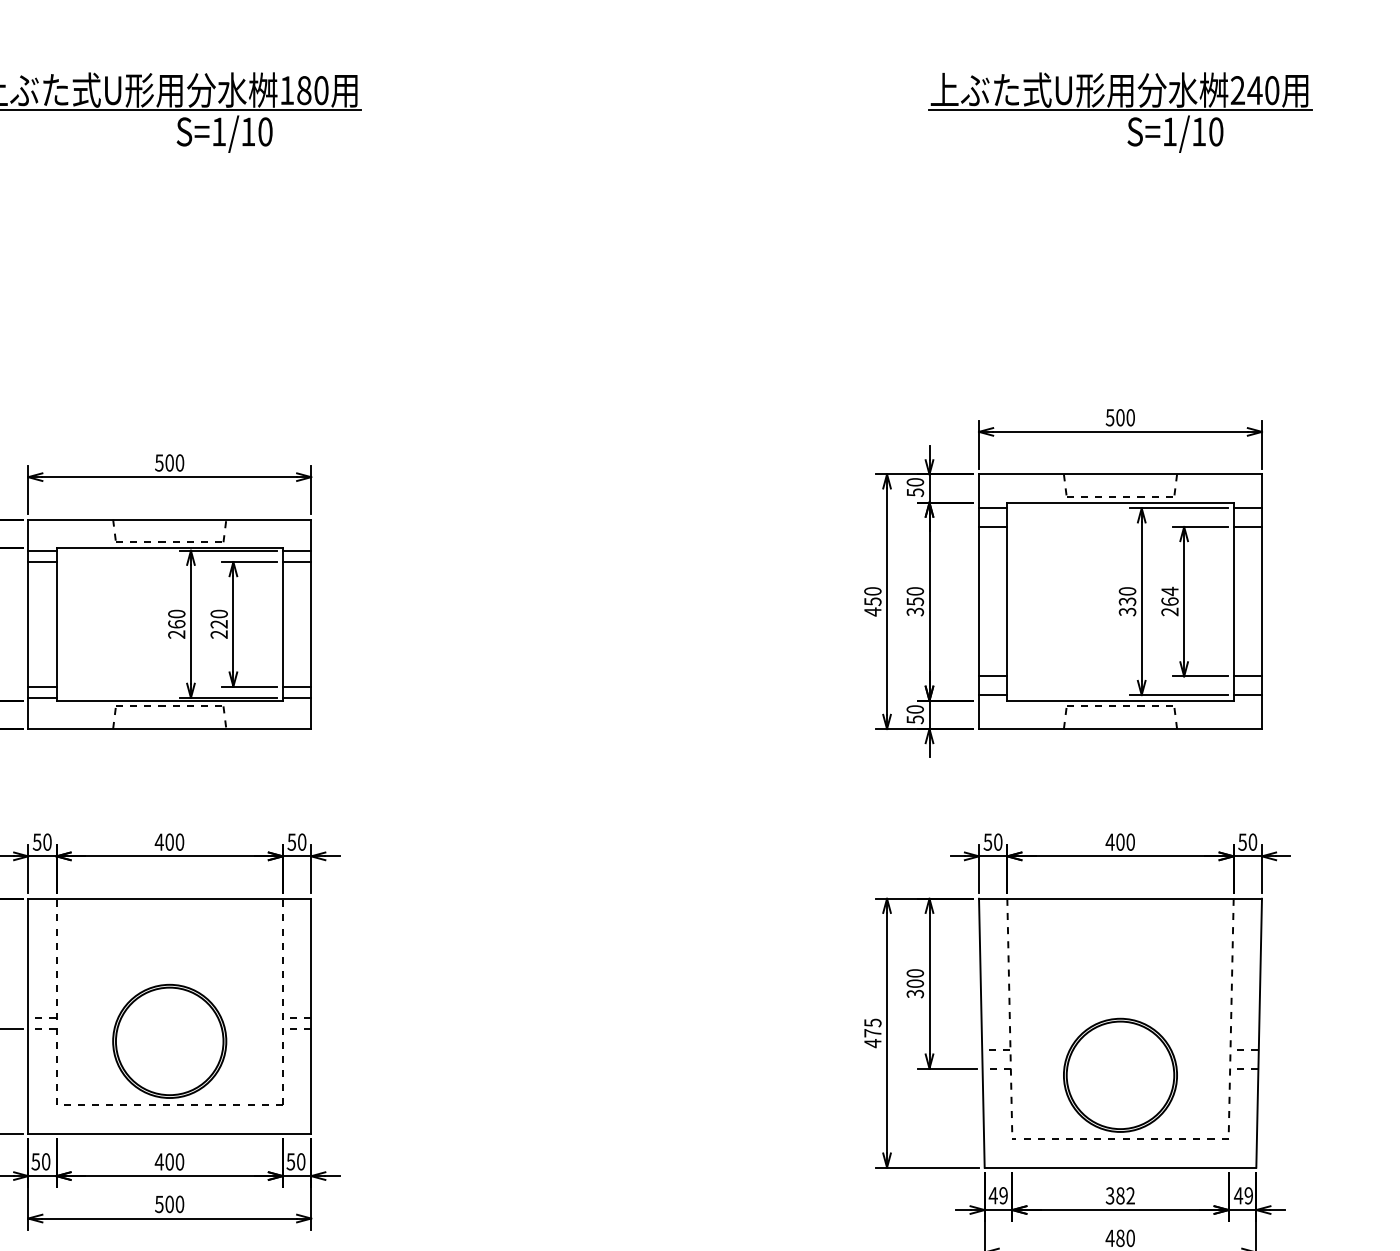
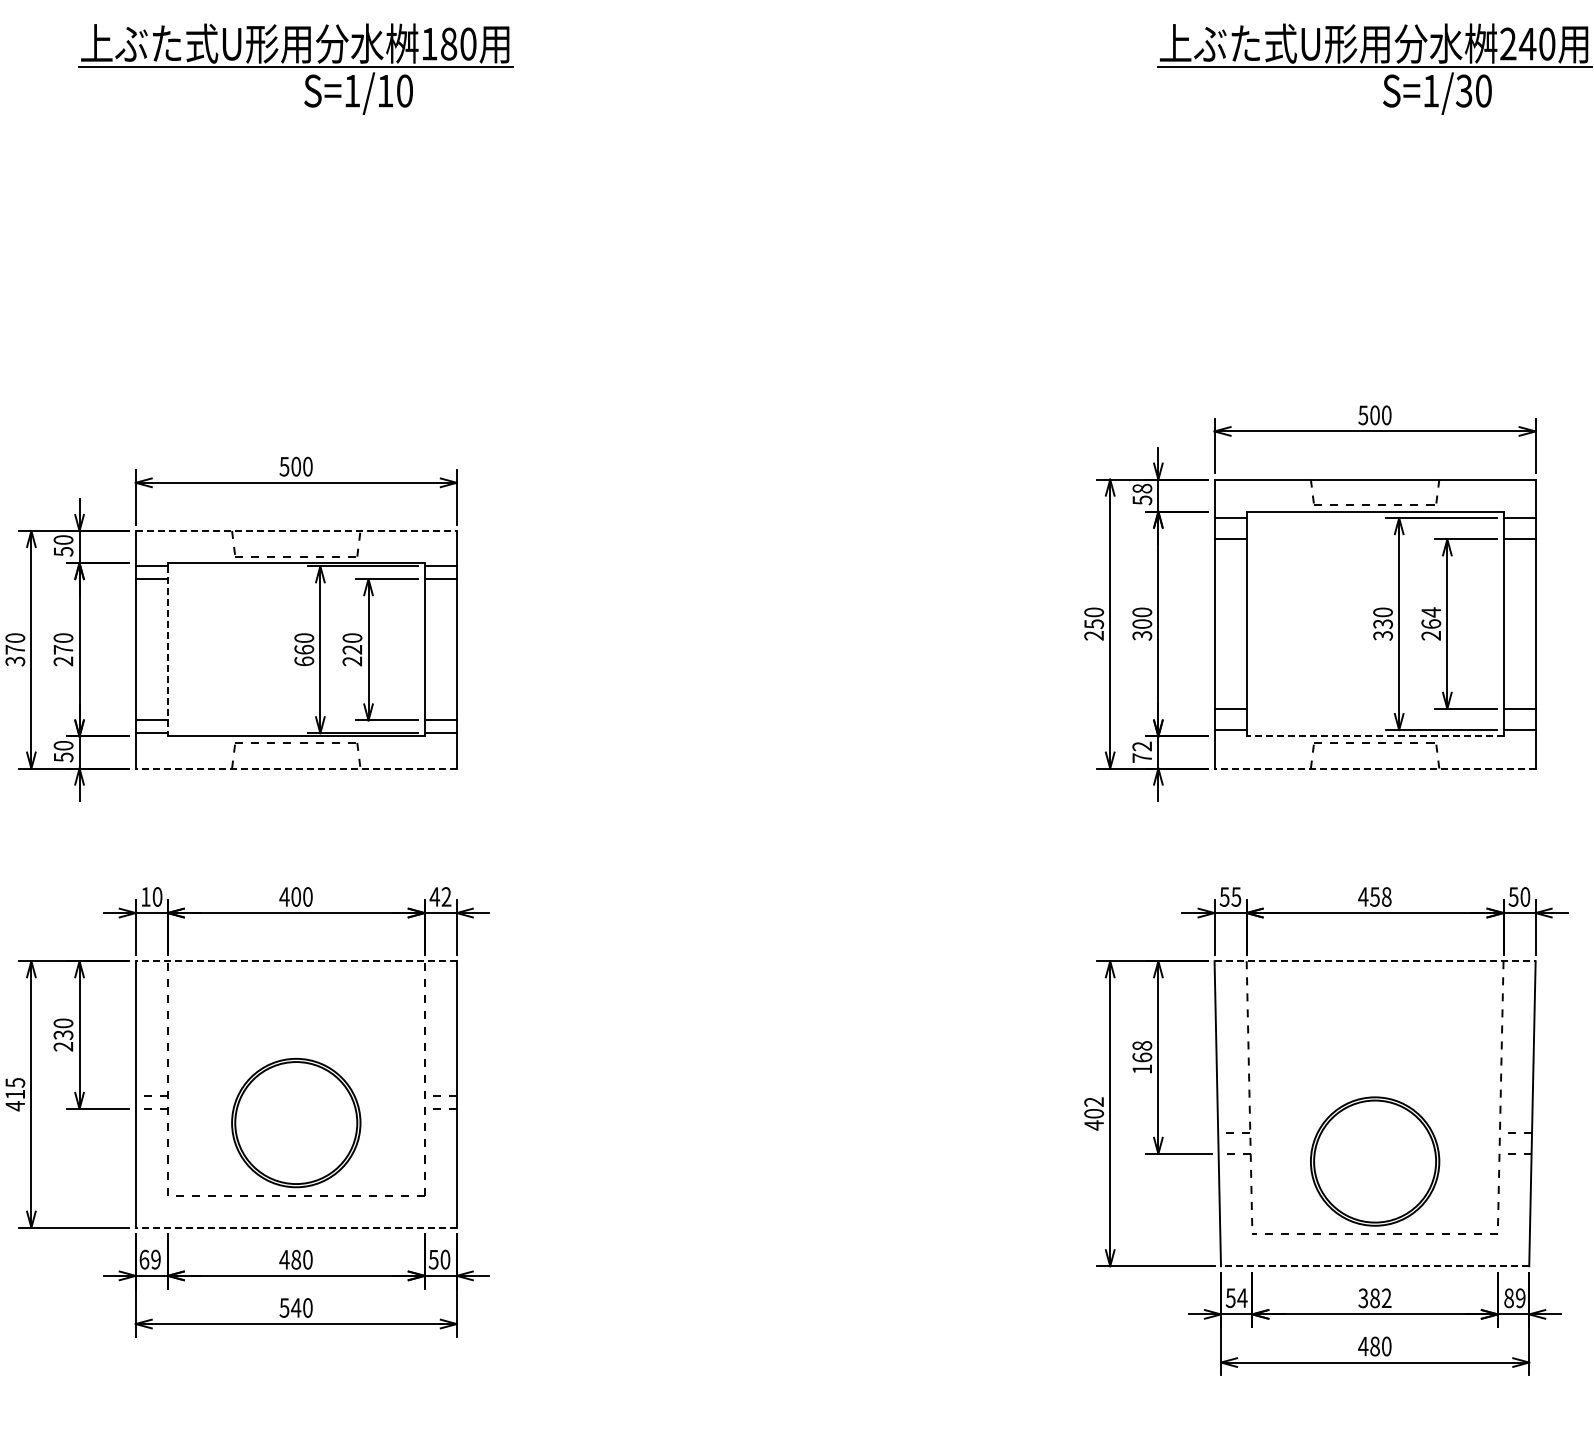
text: (1199, 131) -> (1464, 90), S=1/10 -> S=1/30
text: (915, 482) -> (1142, 488), 50 -> 58
line: (169, 519) -> (296, 530), solid -> dashed
text: (915, 602) -> (1142, 624), 350 -> 300
text: (872, 611) -> (1093, 635), 450 -> 250
line: (56, 625) -> (167, 651), solid -> dashed
text: (176, 634) -> (304, 661), 260 -> 660
line: (1119, 700) -> (1374, 736), solid -> dashed
text: (915, 714) -> (1142, 752), 50 -> 72
line: (169, 728) -> (296, 768), solid -> dashed
line: (1120, 728) -> (1375, 768), solid -> dashed
text: (36, 841) -> (145, 896), 50 -> 10
text: (296, 841) -> (440, 896), 50 -> 42
text: (998, 841) -> (1236, 896), 50 -> 55
text: (1125, 841) -> (1380, 896), 400 -> 458
line: (169, 899) -> (296, 961), solid -> dashed
line: (1120, 899) -> (1375, 961), solid -> dashed
text: (915, 983) -> (1142, 1057), 300 -> 168
text: (873, 1027) -> (1094, 1107), 475 -> 402
line: (169, 1133) -> (296, 1227), solid -> dashed
text: (40, 1161) -> (149, 1259), 50 -> 69
text: (169, 1161) -> (296, 1259), 400 -> 480
line: (1119, 1167) -> (1374, 1266), solid -> dashed
text: (998, 1196) -> (1236, 1298), 49 -> 54
text: (1238, 1196) -> (1508, 1298), 49 -> 89
text: (169, 1203) -> (295, 1307), 500 -> 540

